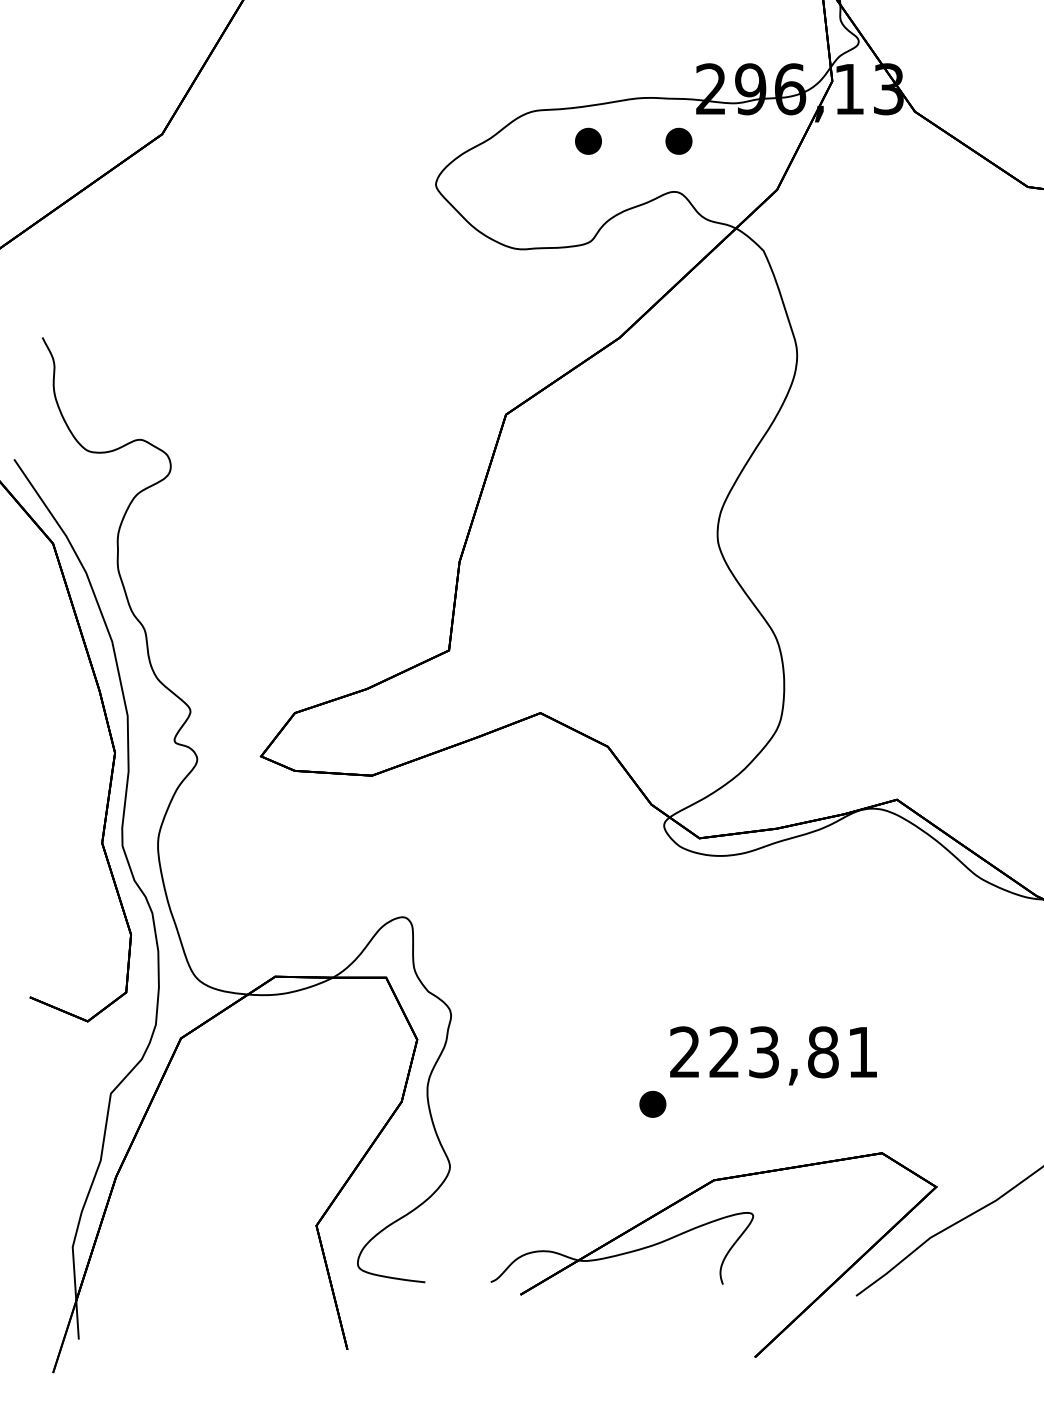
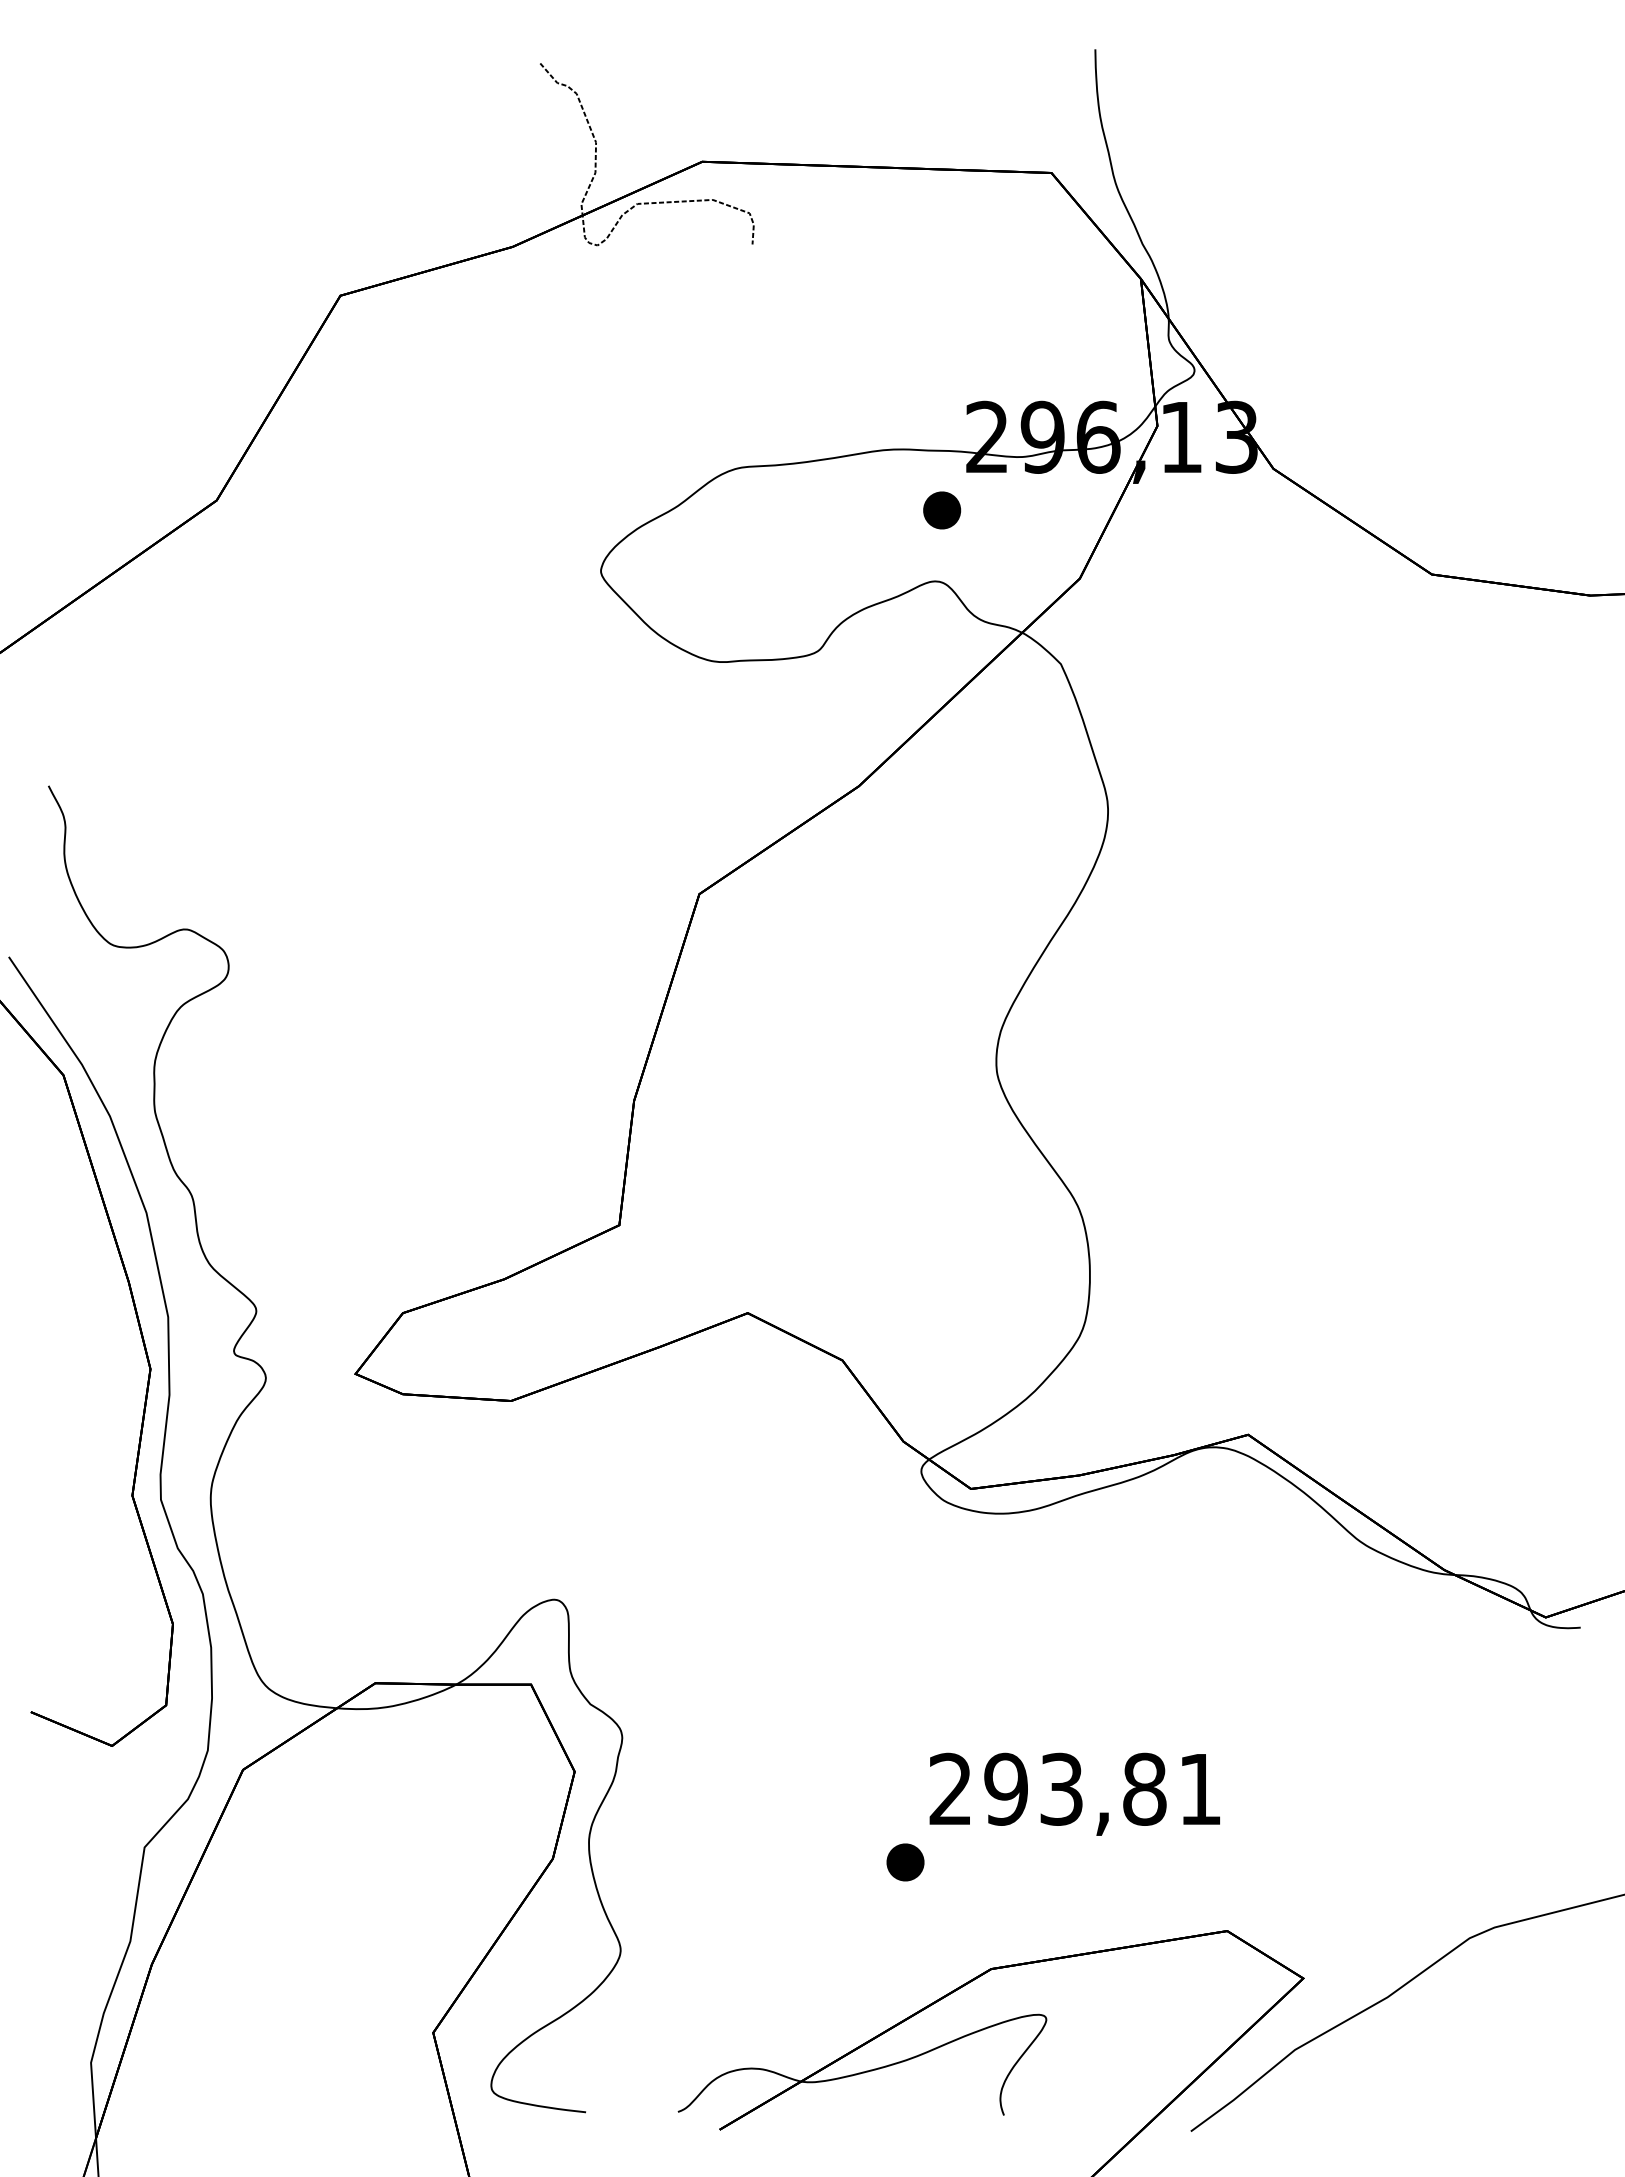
part: (588, 141) -> (815, 510), removed
text: (724, 1051) -> (1005, 1788), 223,81 -> 293,81

